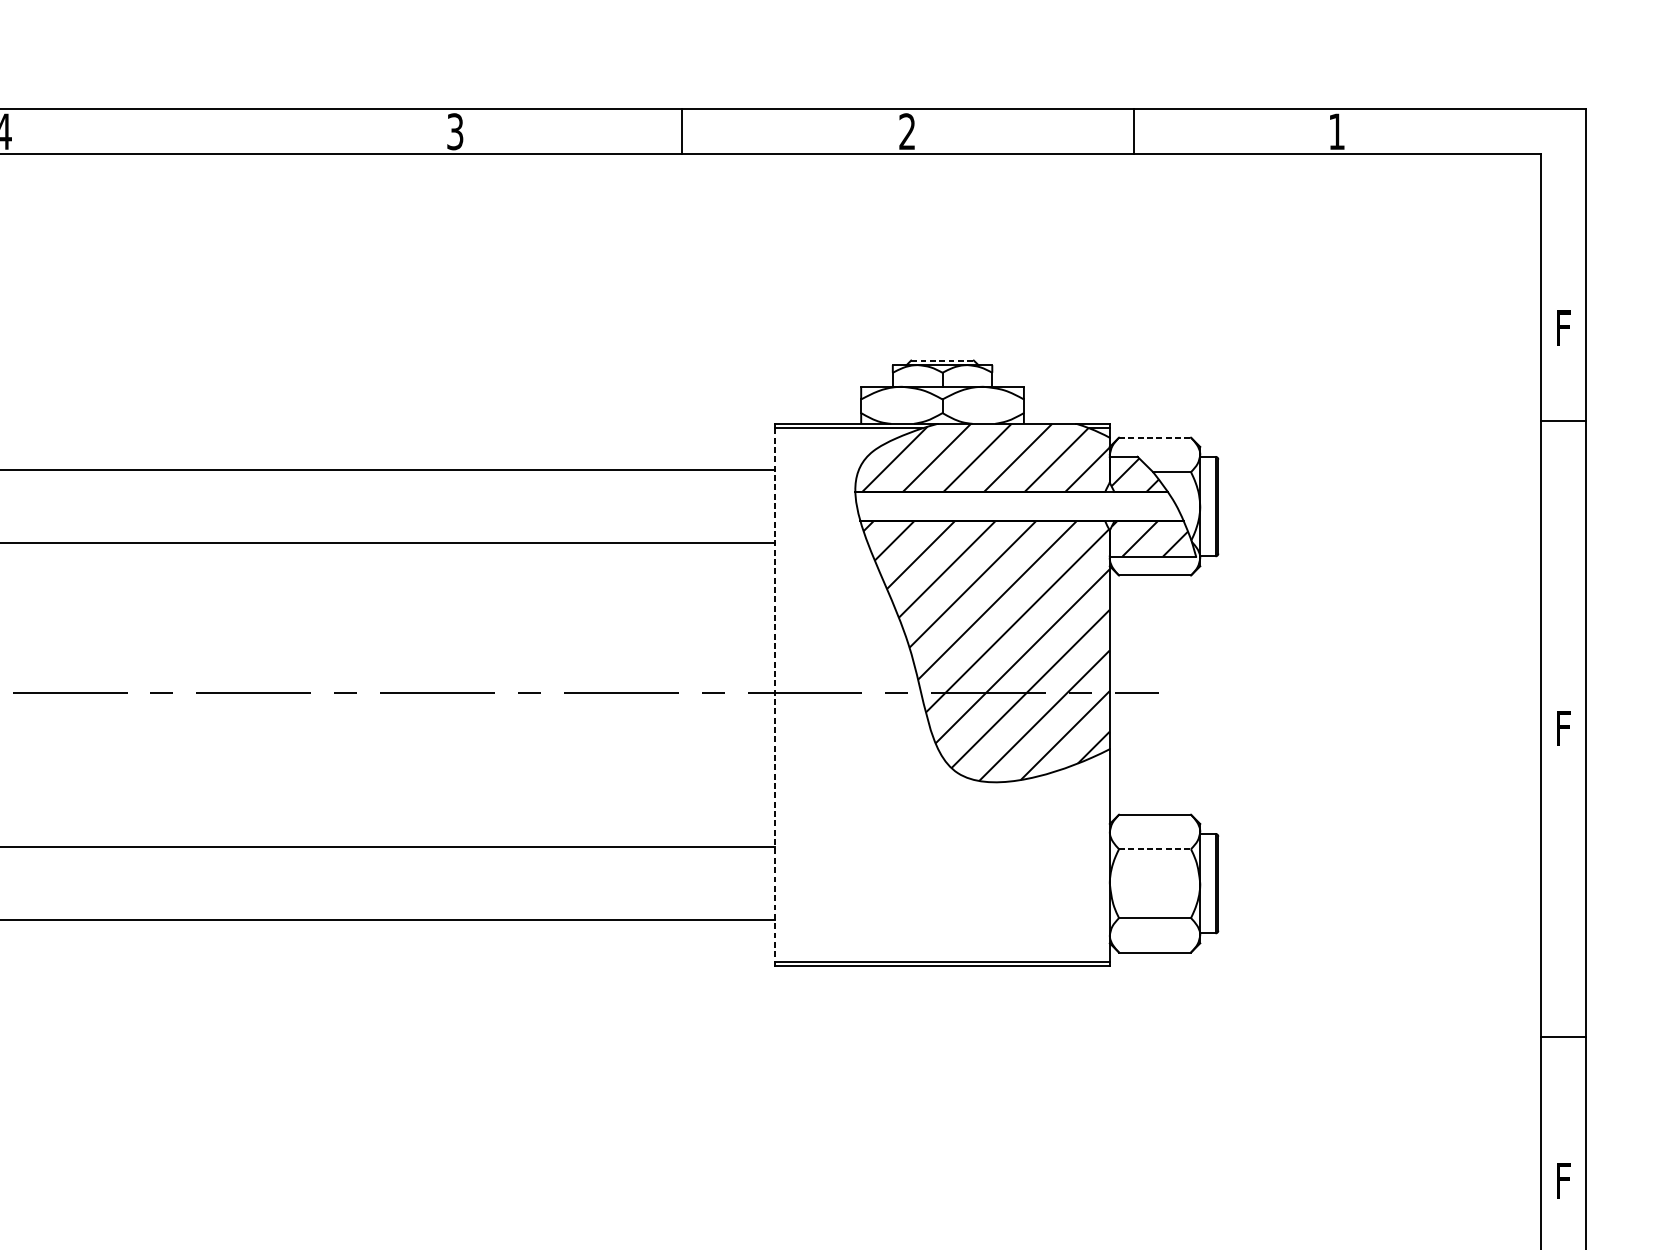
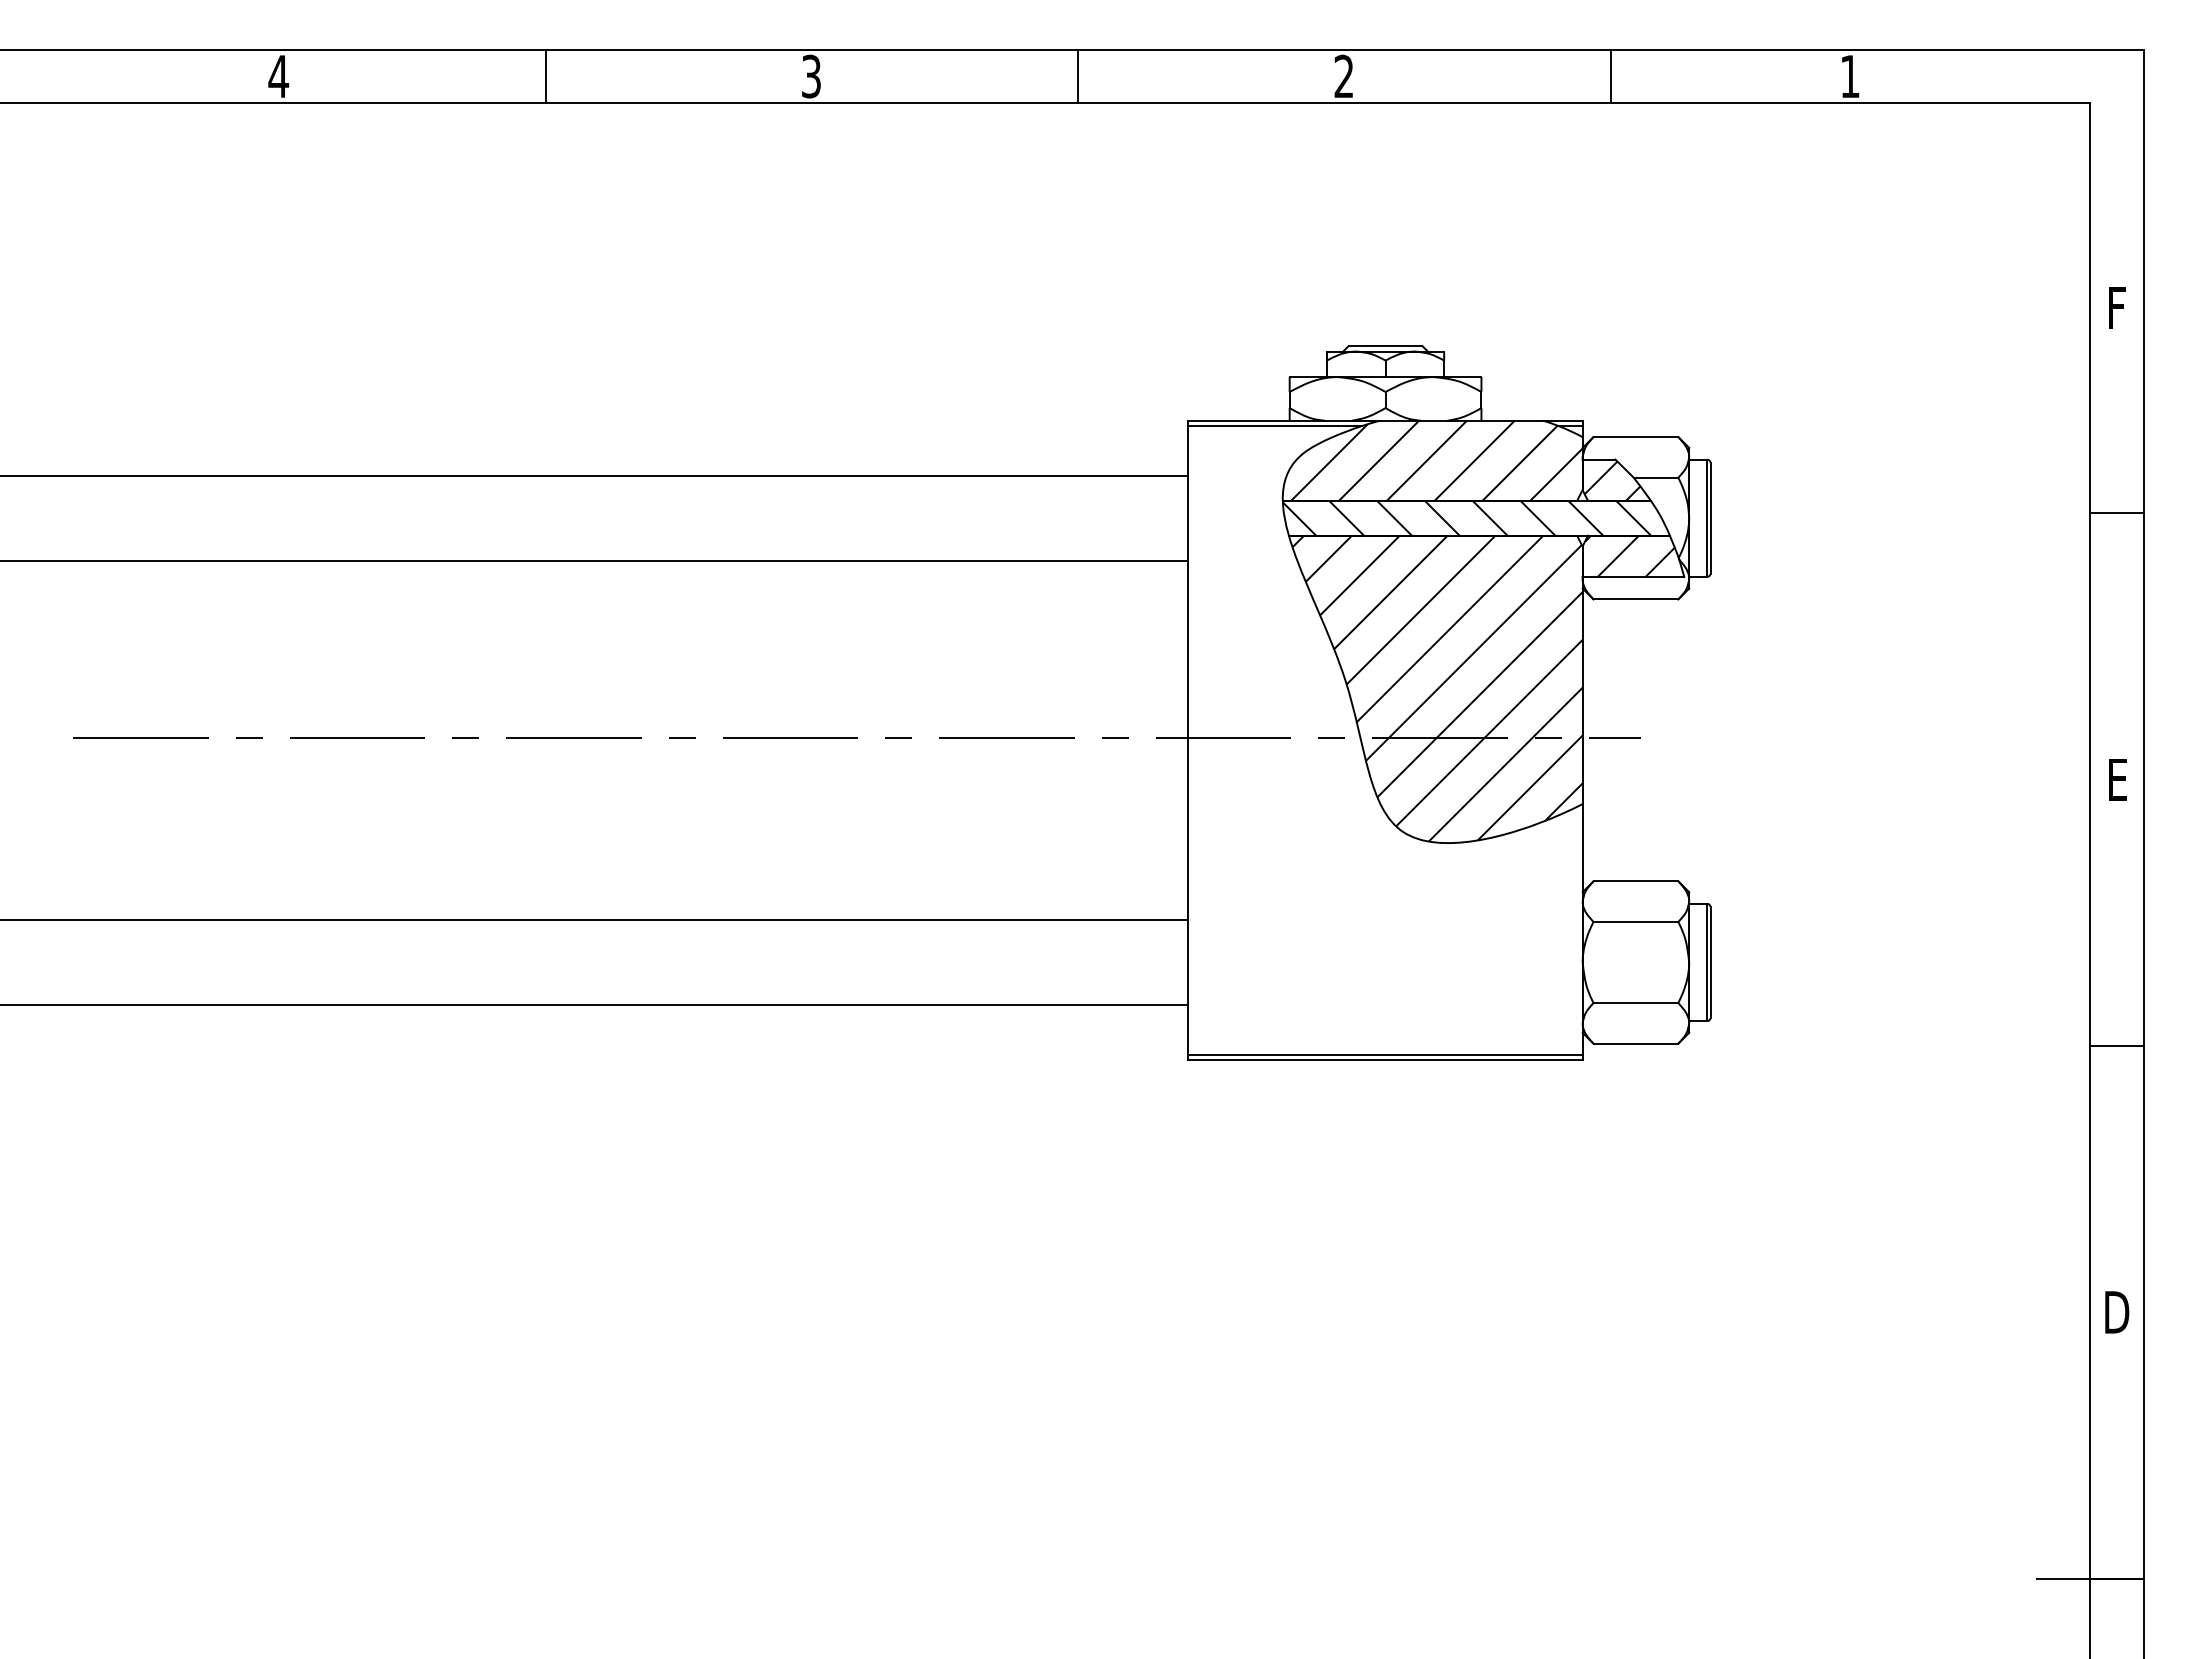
line: (229, 131) -> (545, 76), added
line: (942, 360) -> (1385, 346), dashed -> solid
line: (1562, 421) -> (2116, 513), moved
line: (1155, 438) -> (1636, 437), dashed -> solid
hatch: (1011, 505) -> (1466, 517), added
line: (775, 695) -> (1188, 740), dashed -> solid
text: (1563, 728) -> (2117, 779), F -> E
line: (1155, 848) -> (1636, 921), dashed -> solid
line: (1562, 1036) -> (2116, 1045), moved
text: (1563, 1180) -> (2117, 1312), F -> D

